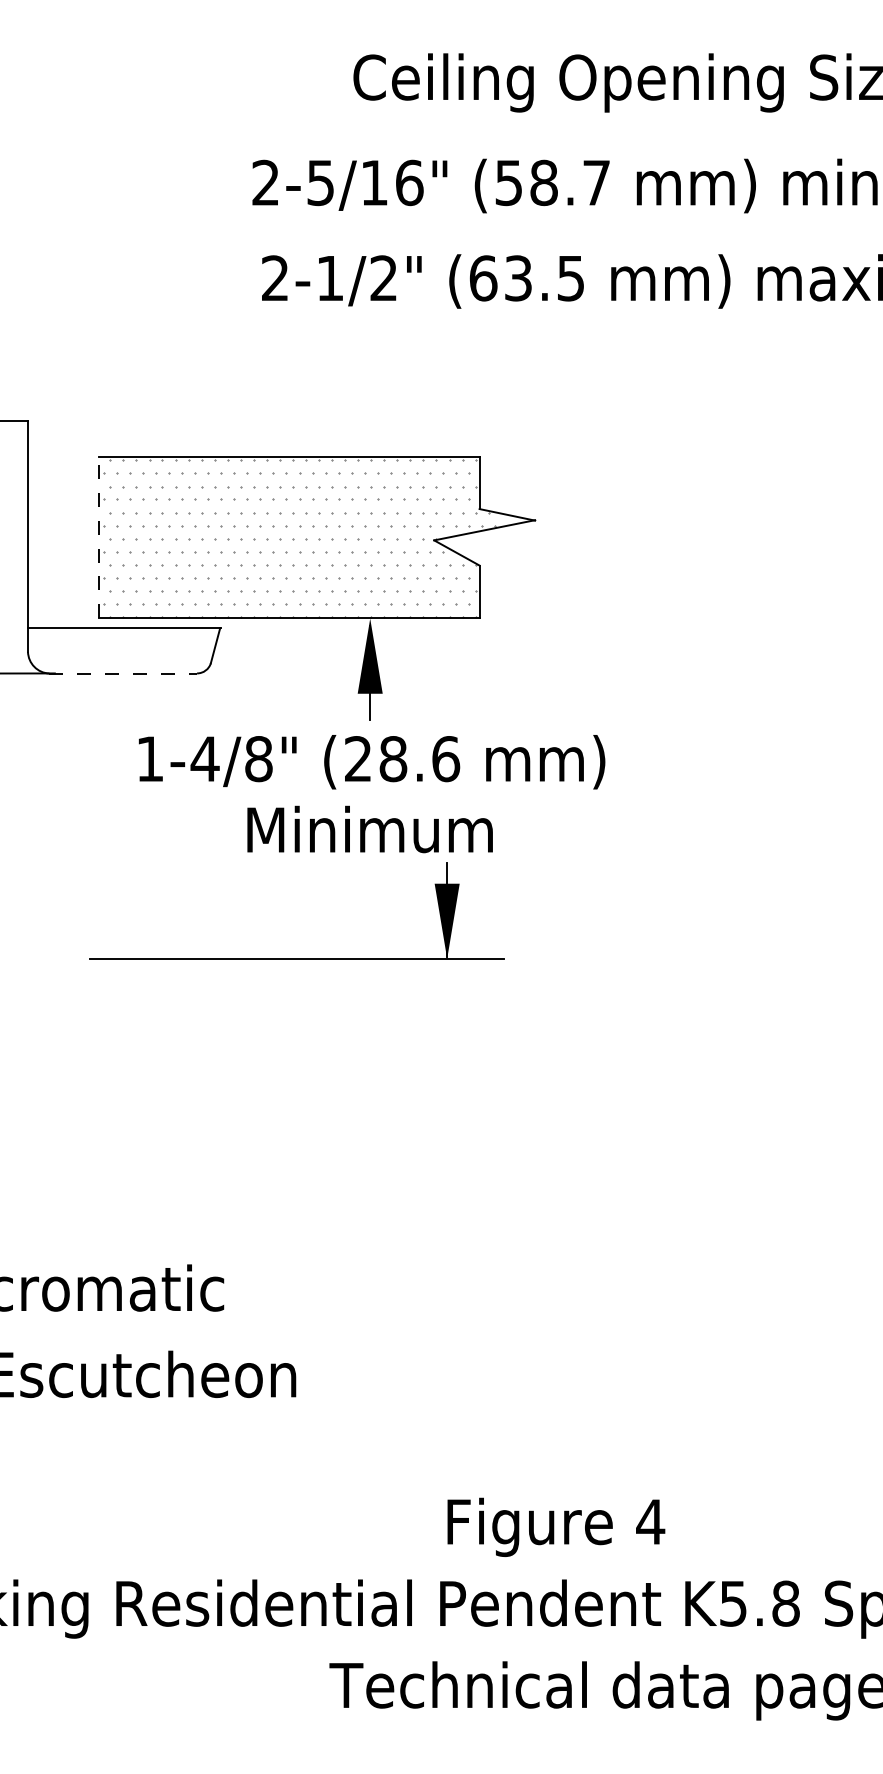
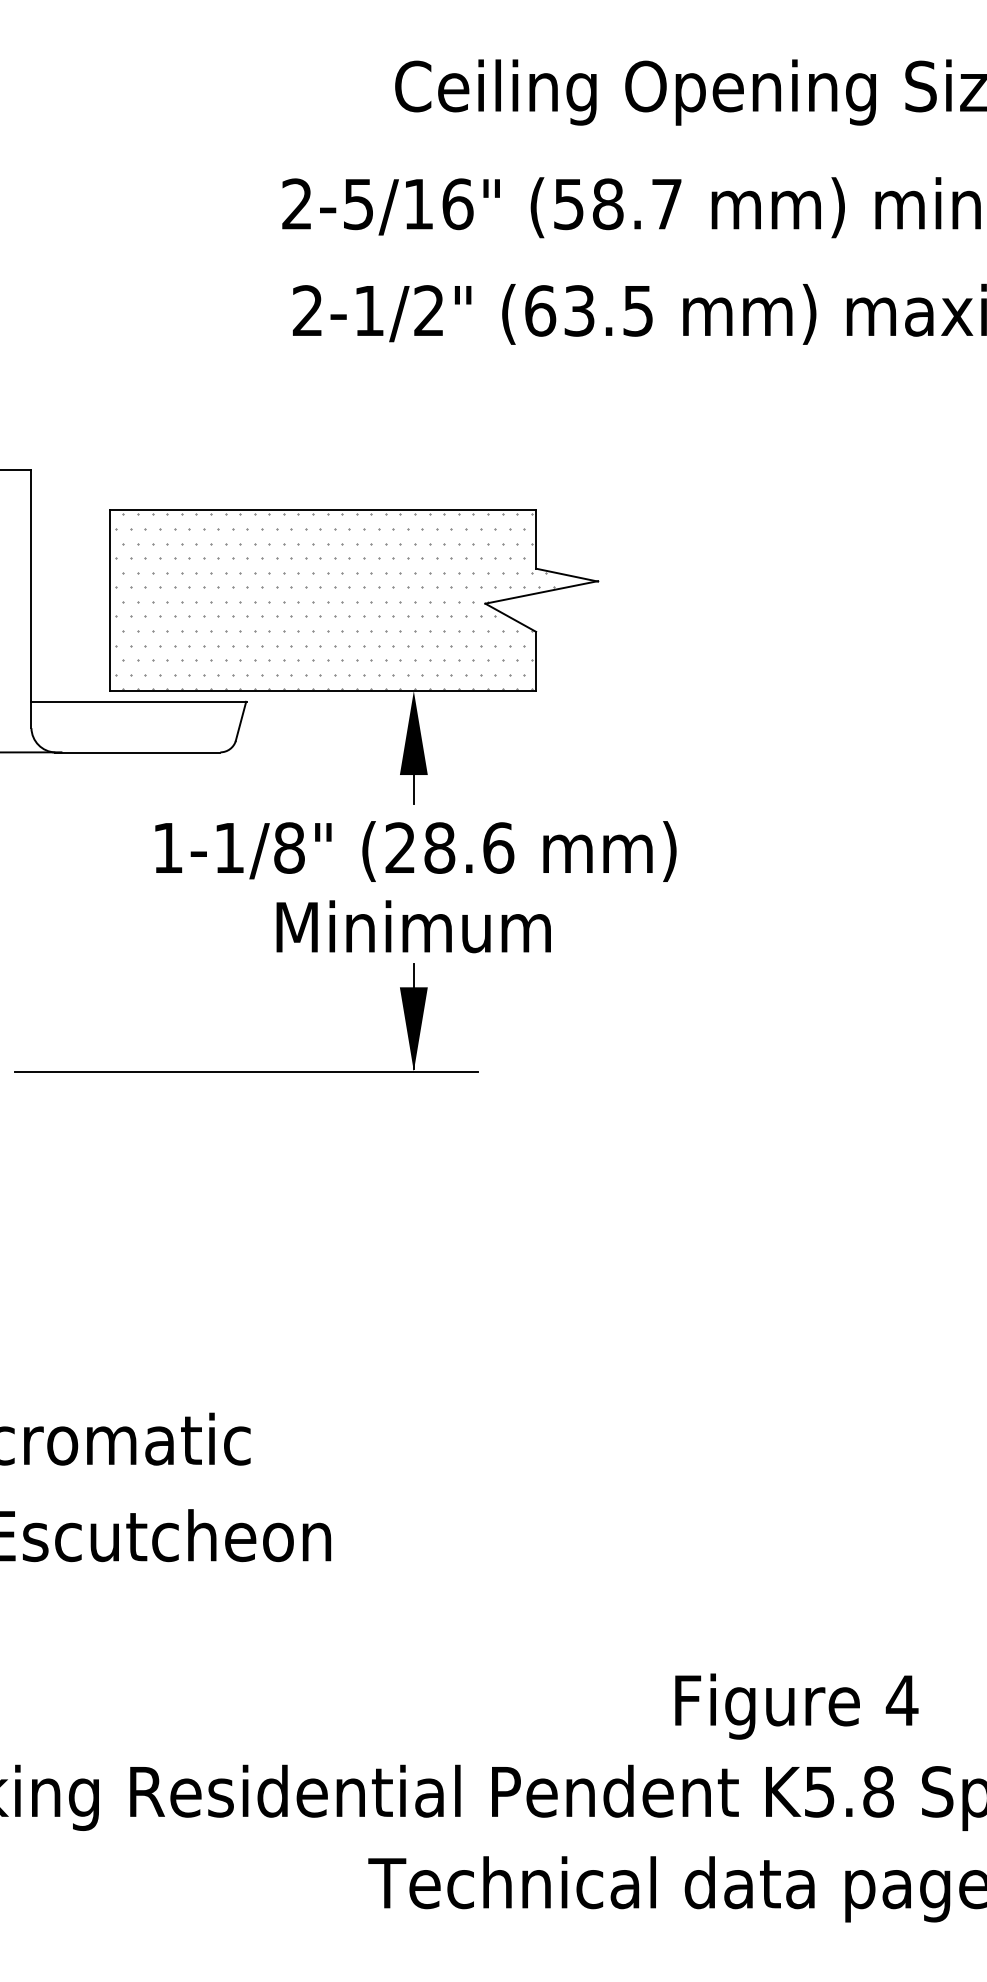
line: (98, 537) -> (110, 600), dashed -> solid
line: (123, 673) -> (138, 752), dashed -> solid
text: (205, 758) -> (229, 847), 1-4/8" -> 1-1/8"
part: (297, 959) -> (246, 1071), moved
text: (556, 1527) -> (796, 1706), moved

